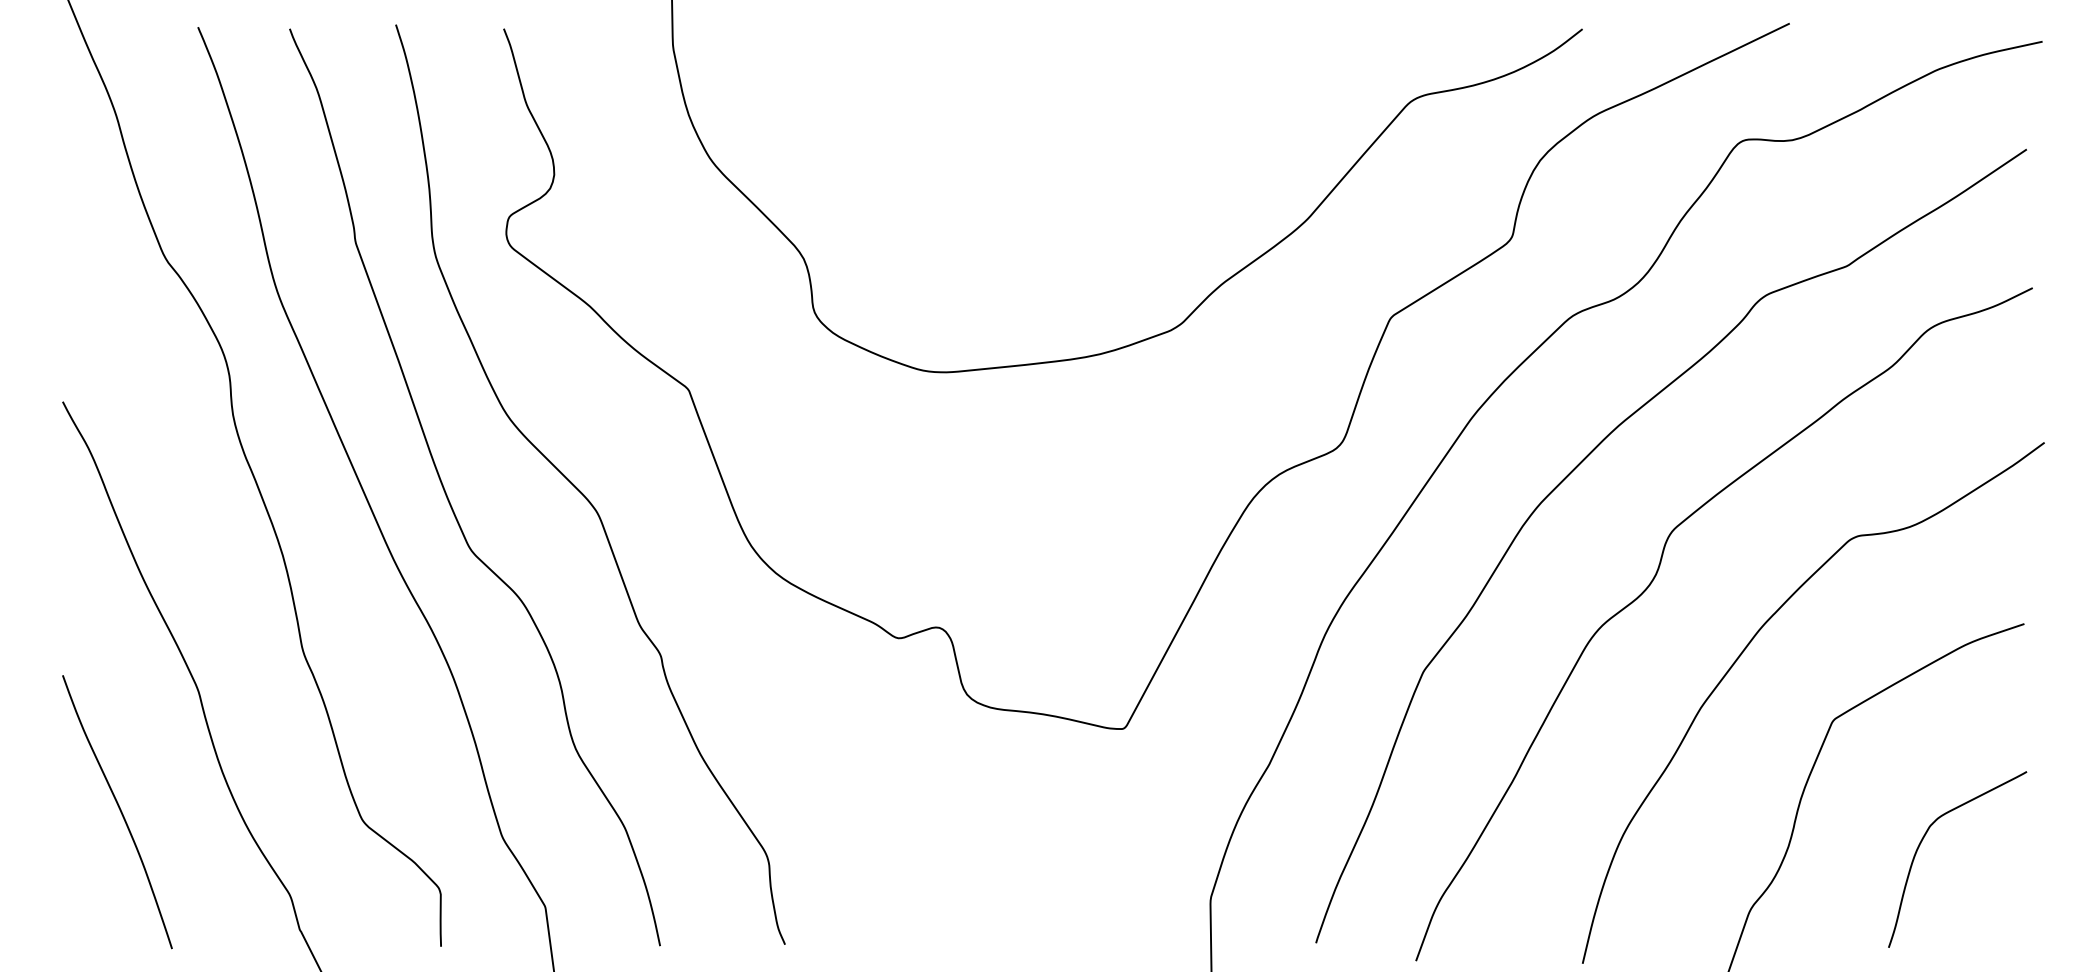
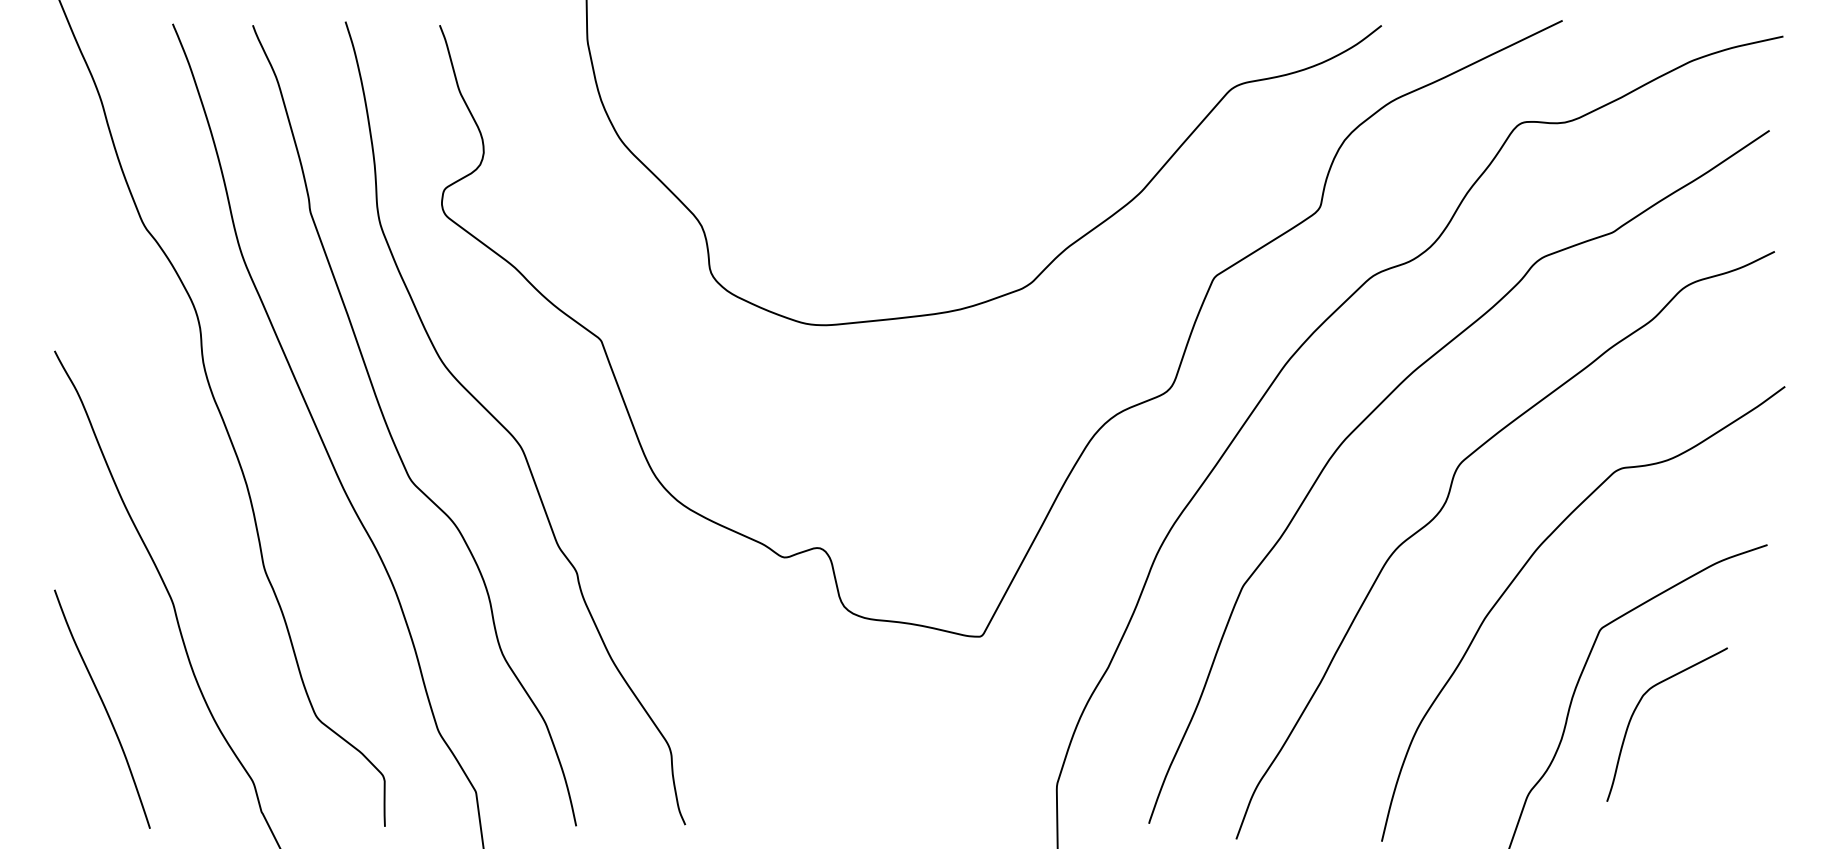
curve: (1922, 842) -> (1636, 709), moved

